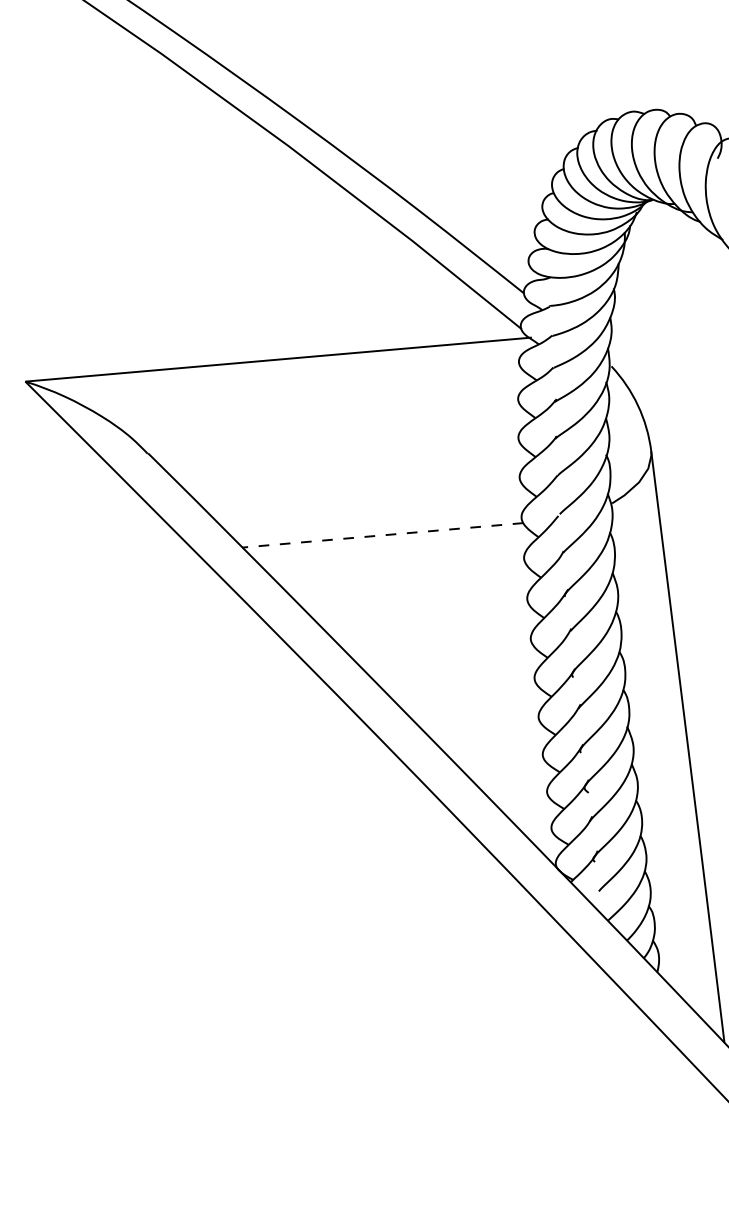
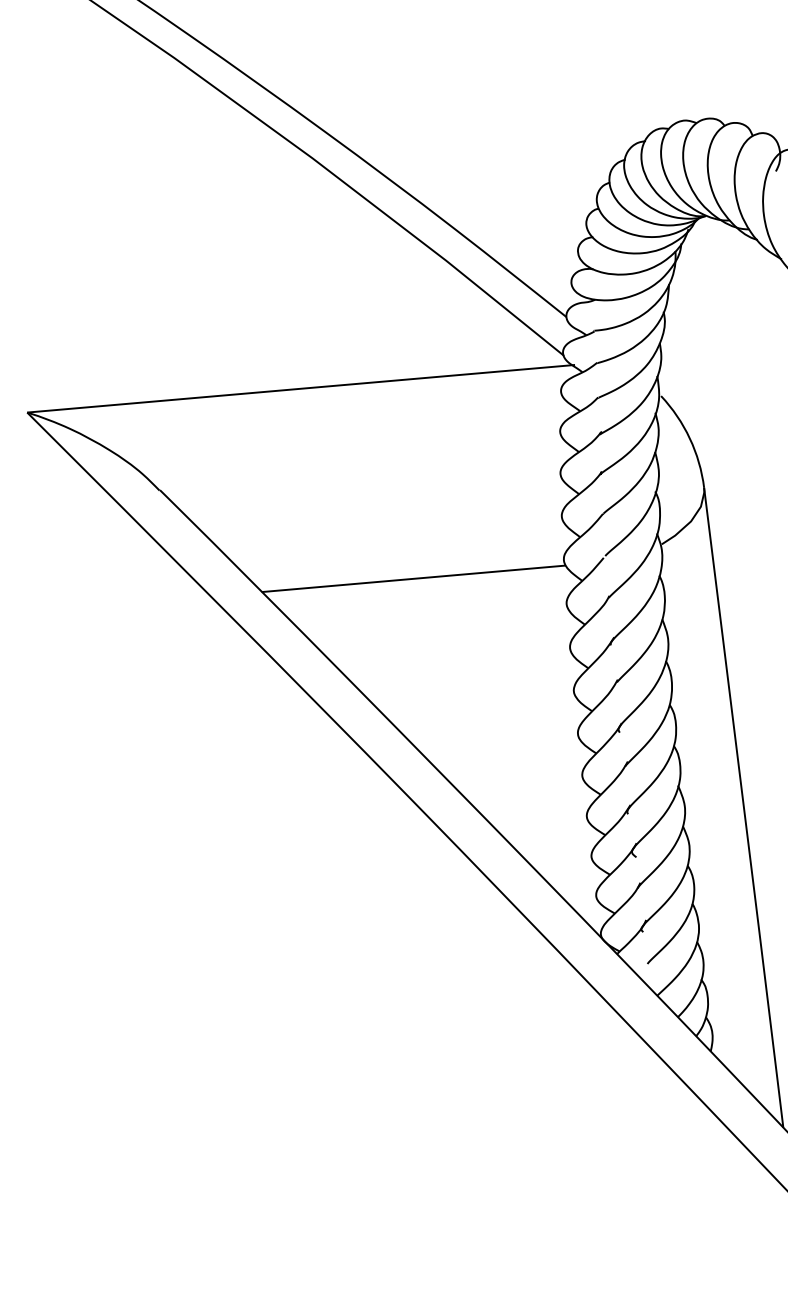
line: (382, 535) -> (413, 578), dashed -> solid

